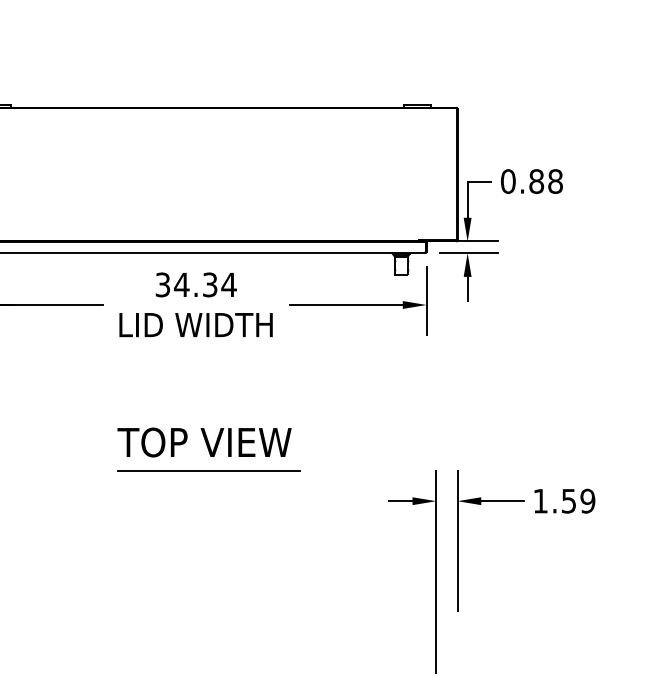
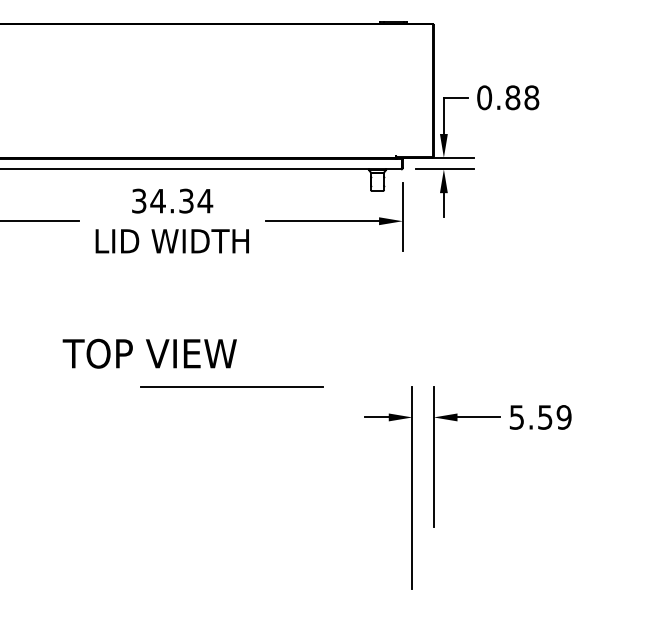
text: (204, 442) -> (149, 353), moved
line: (208, 470) -> (231, 386), moved
text: (540, 501) -> (516, 417), 1.59 -> 5.59

